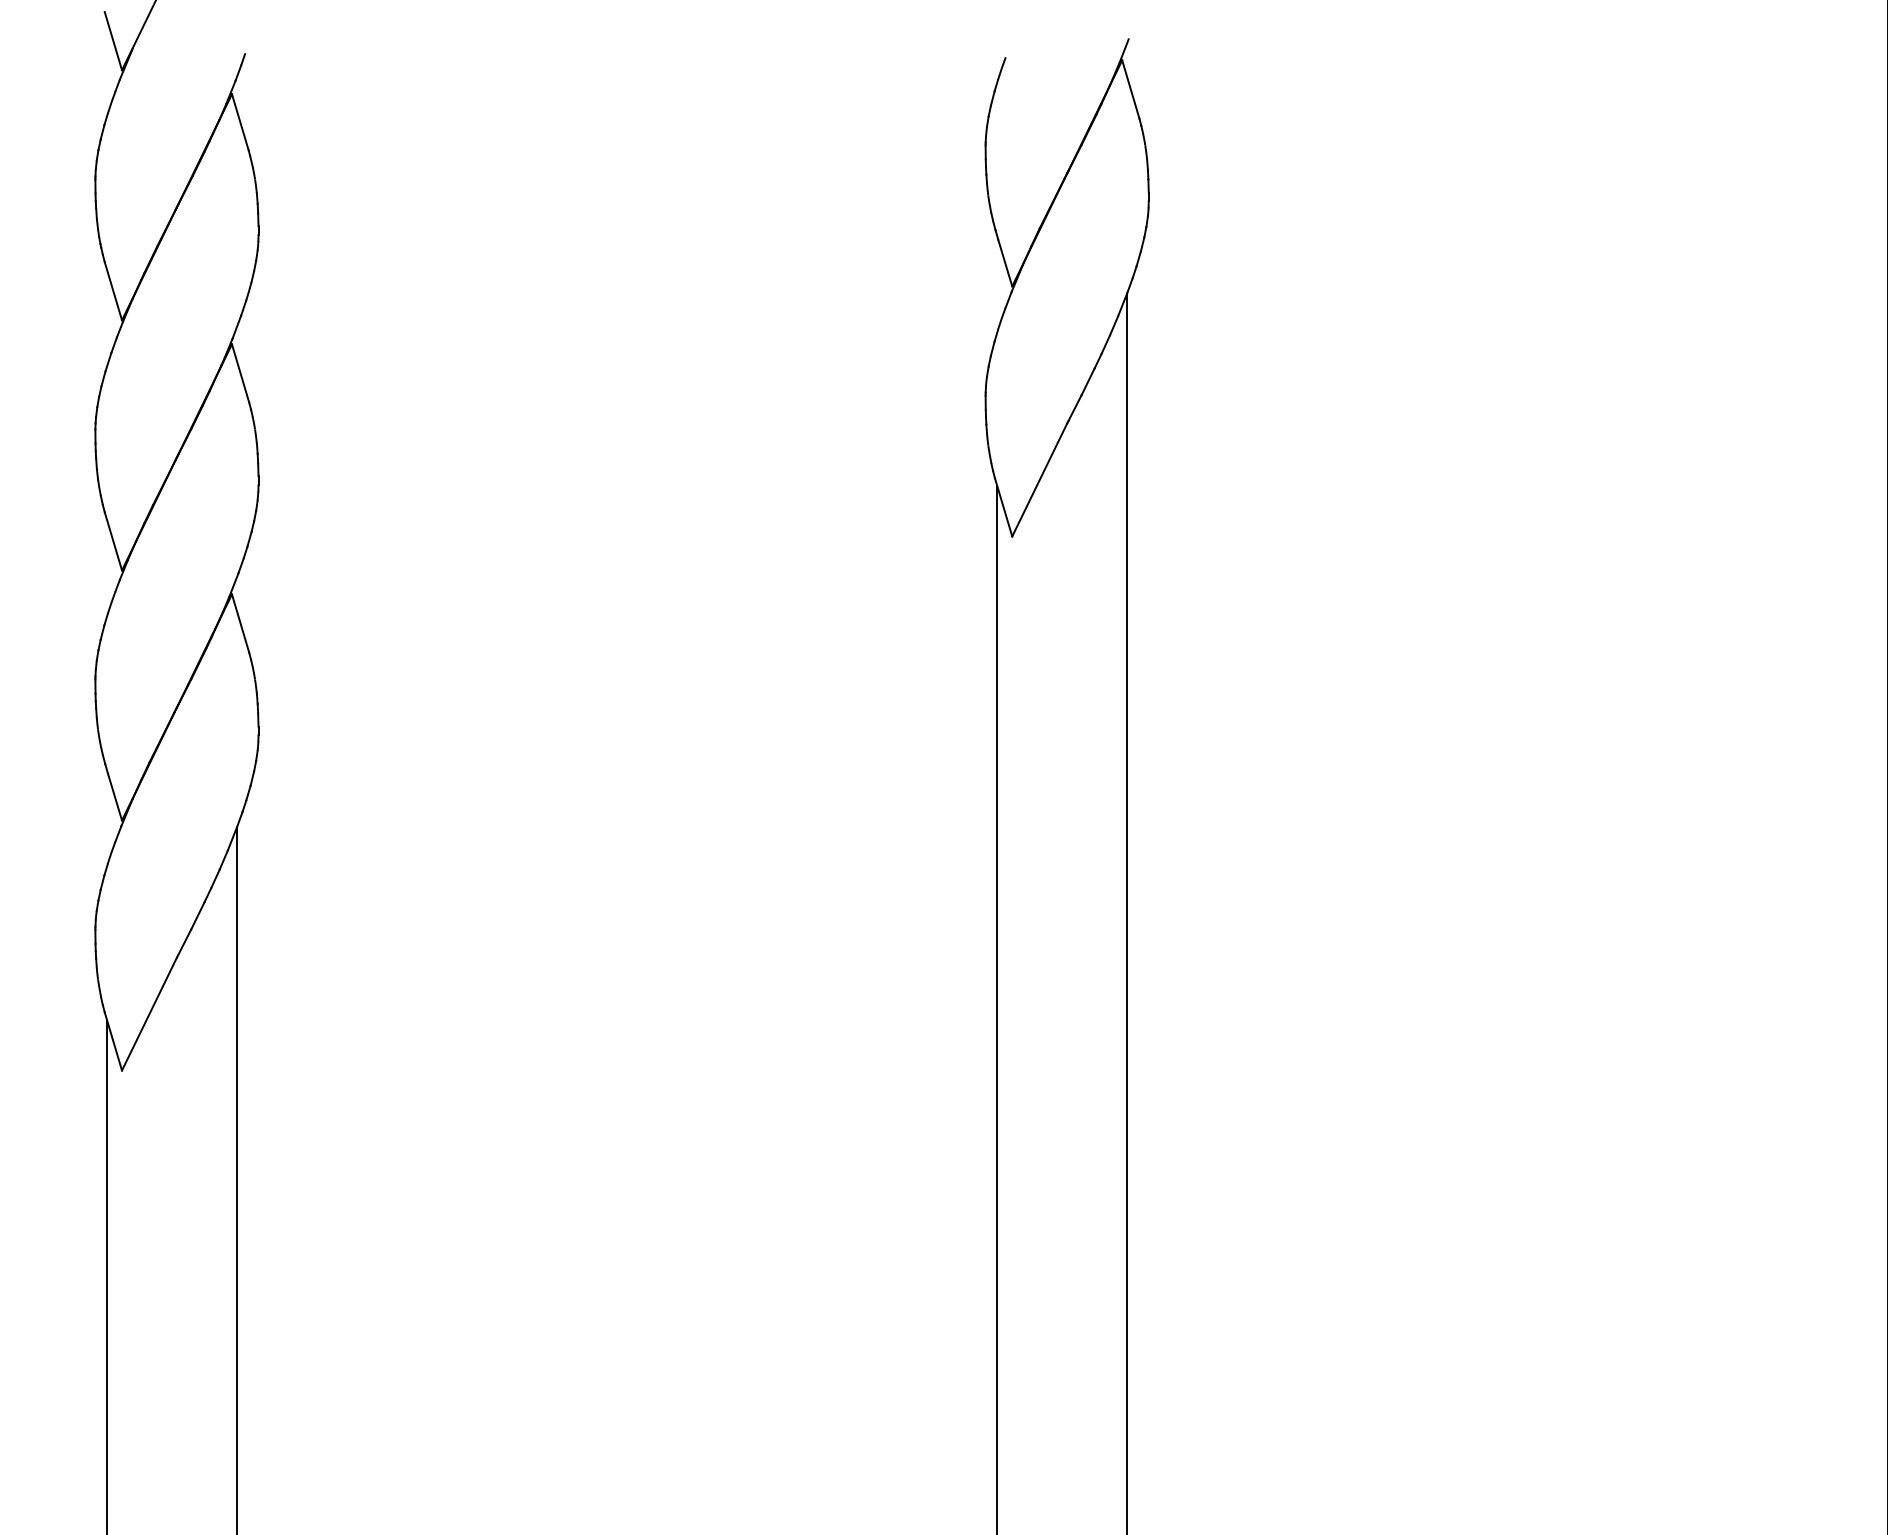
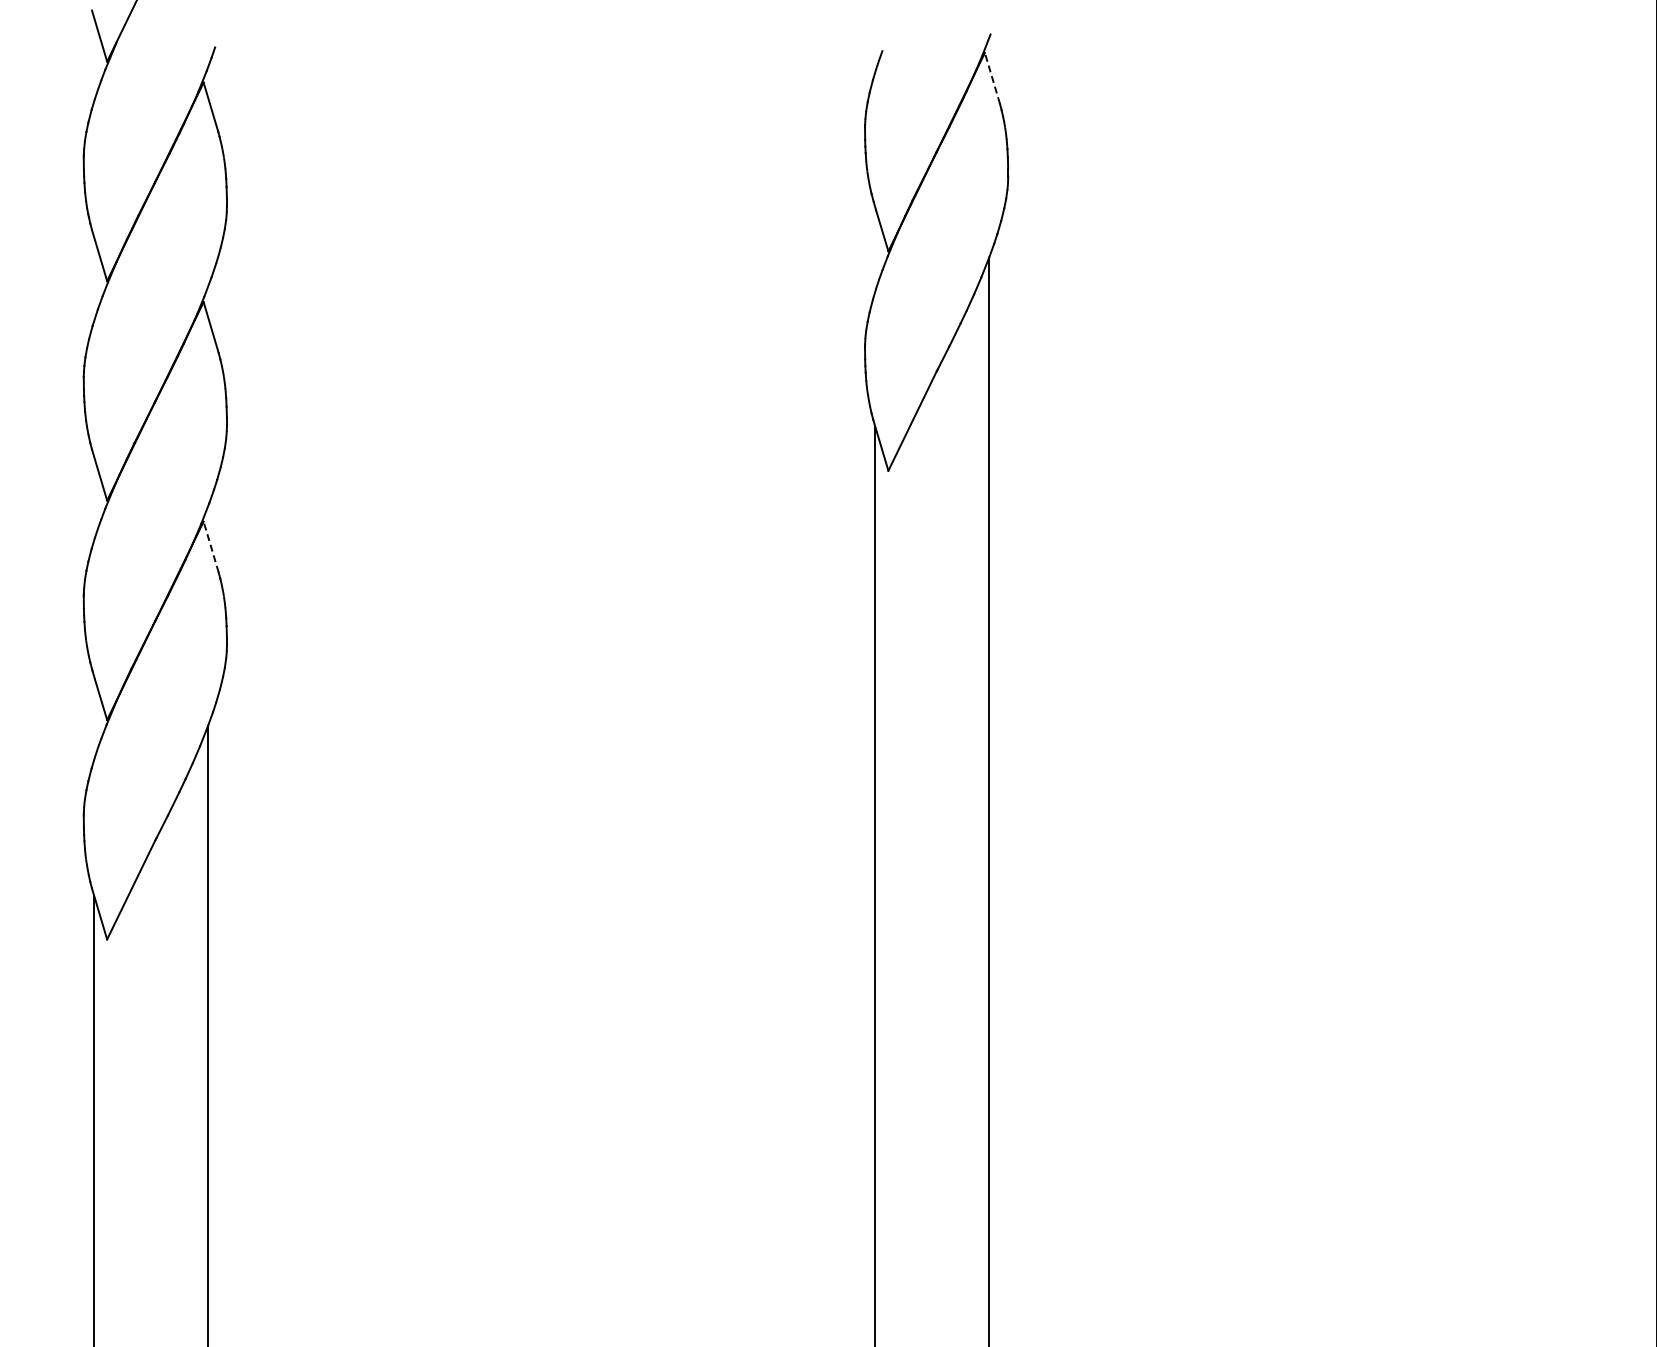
line: (1130, 89) -> (992, 78), solid -> dashed
line: (240, 623) -> (211, 547), solid -> dashed

